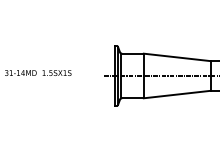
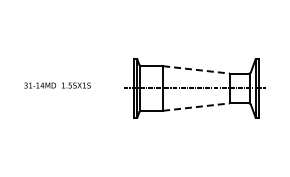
line: (177, 56) -> (196, 69), solid -> dashed
line: (177, 94) -> (196, 107), solid -> dashed

